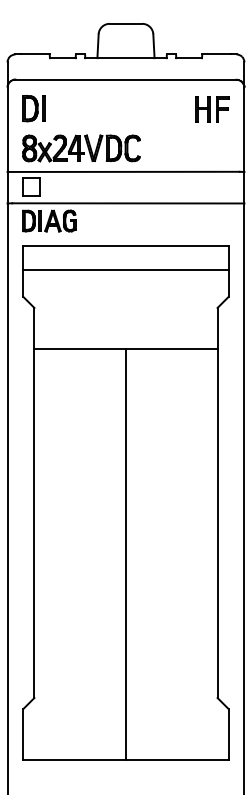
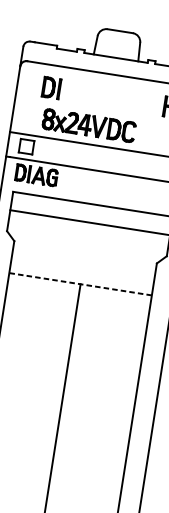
part: (33, 108) -> (51, 87), moved
part: (81, 148) -> (89, 125), moved
line: (126, 349) -> (80, 284), solid -> dashed

